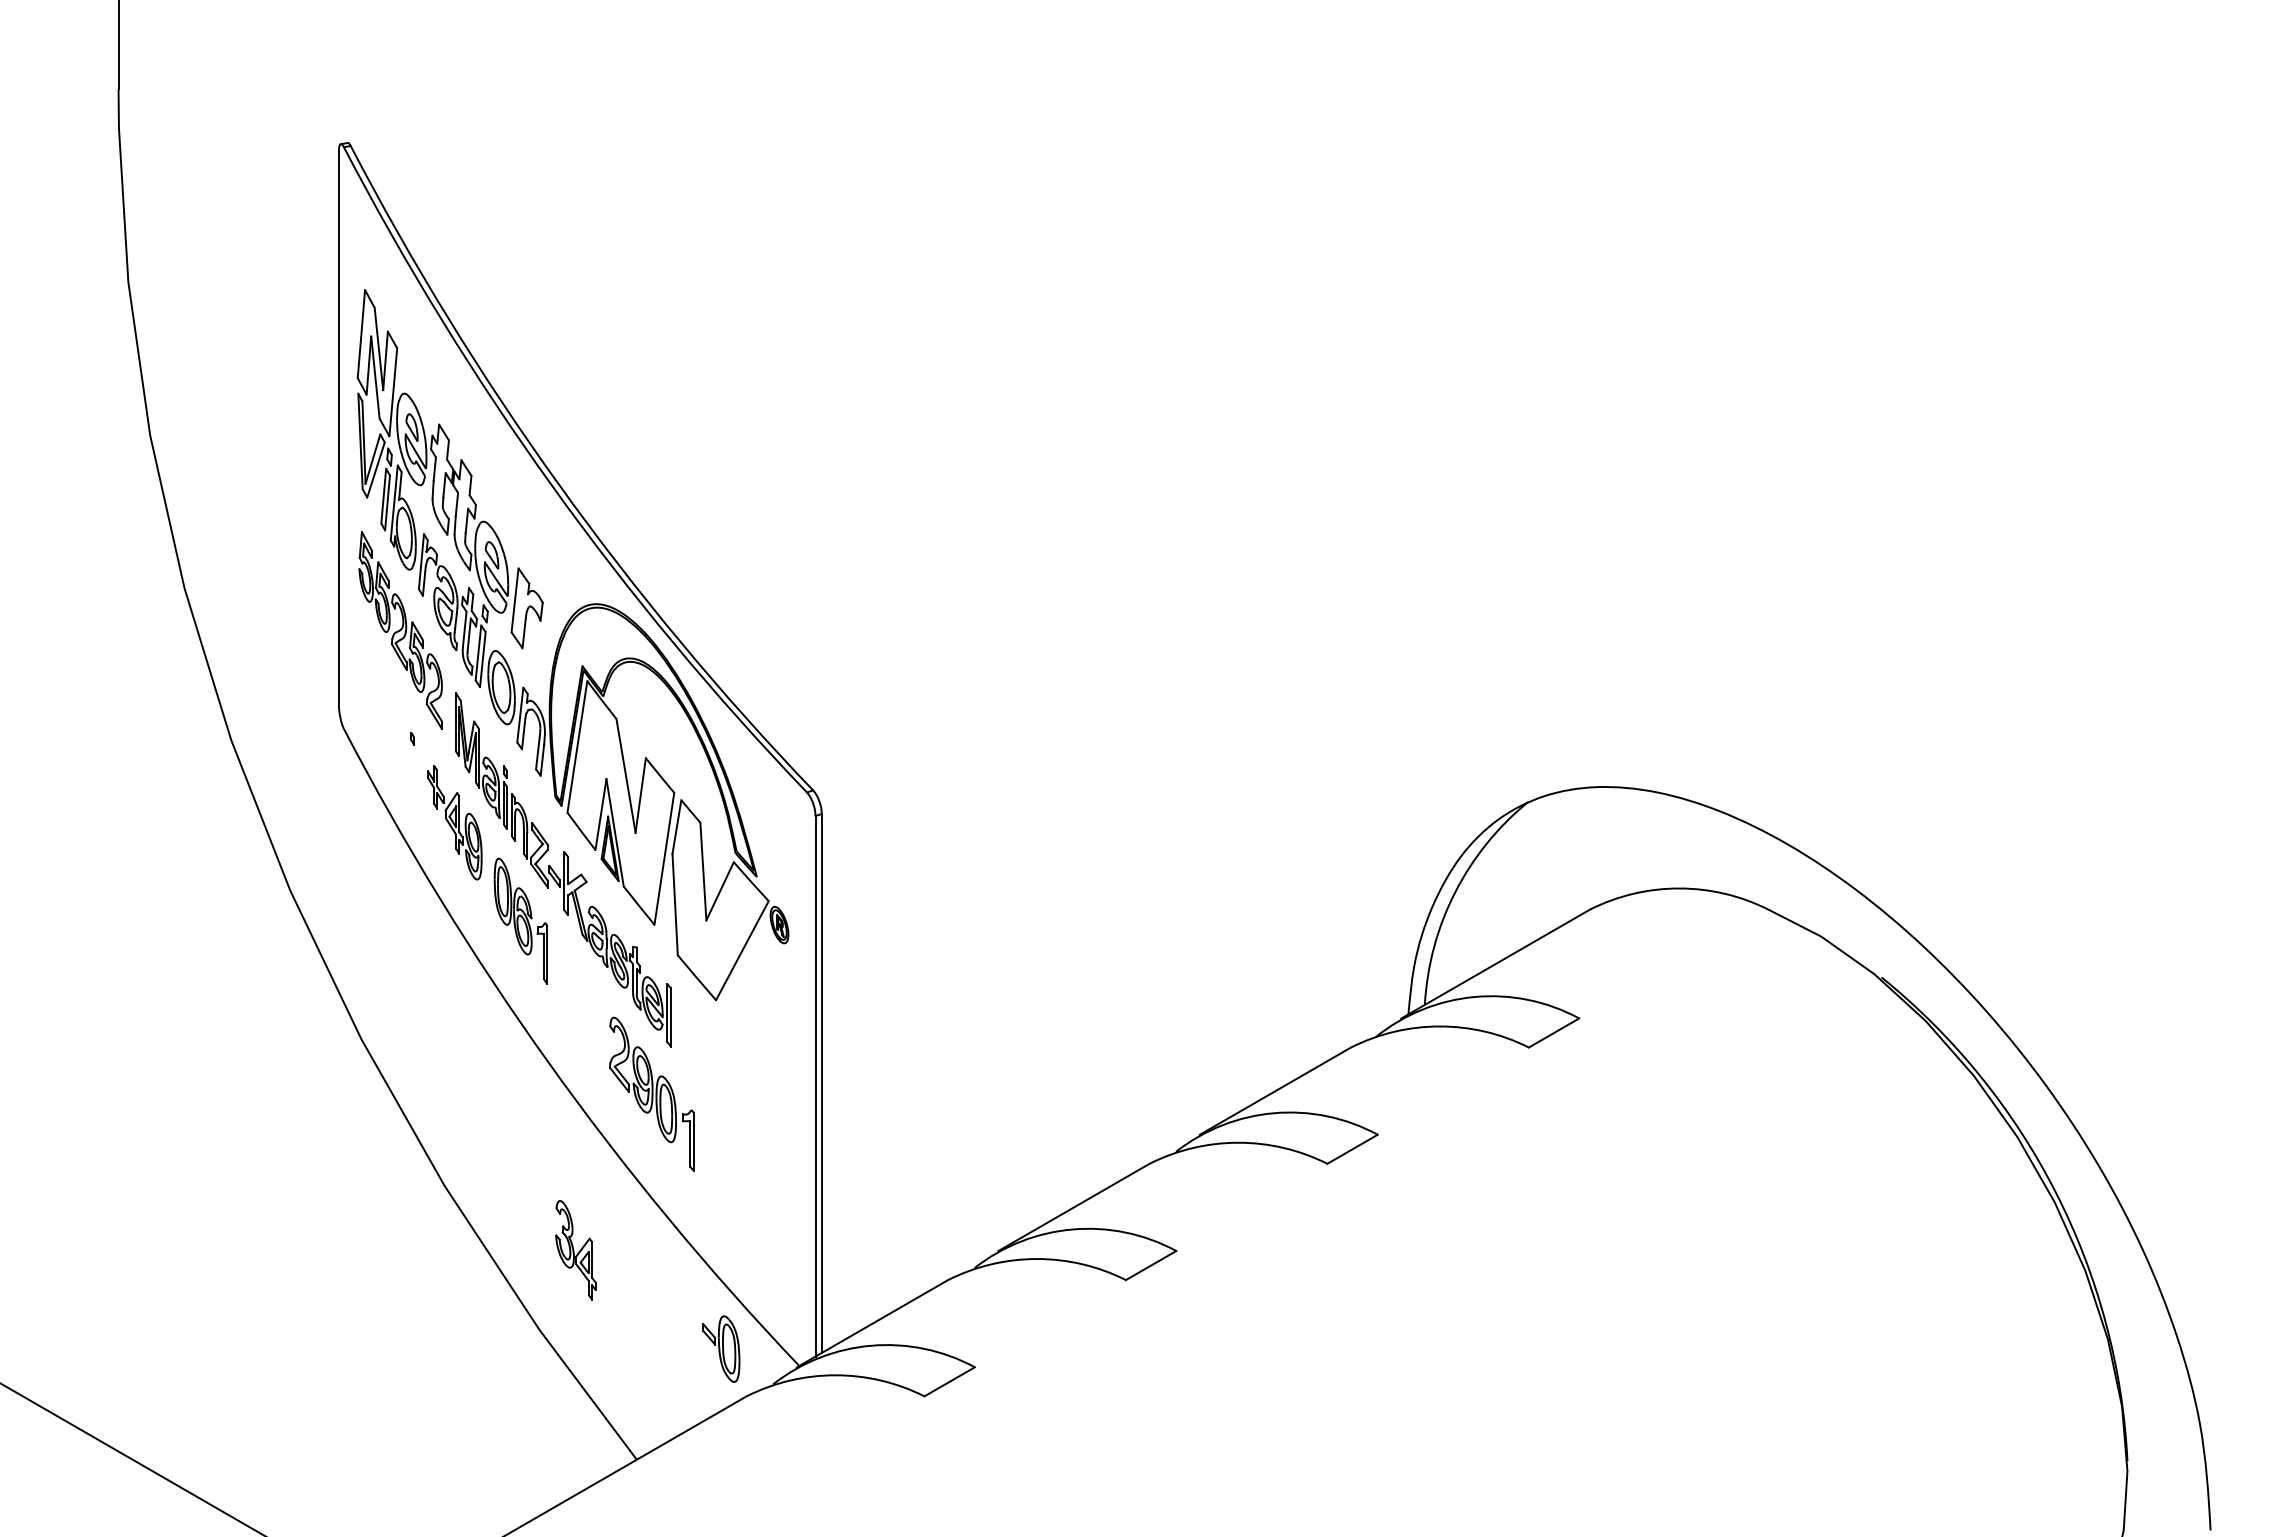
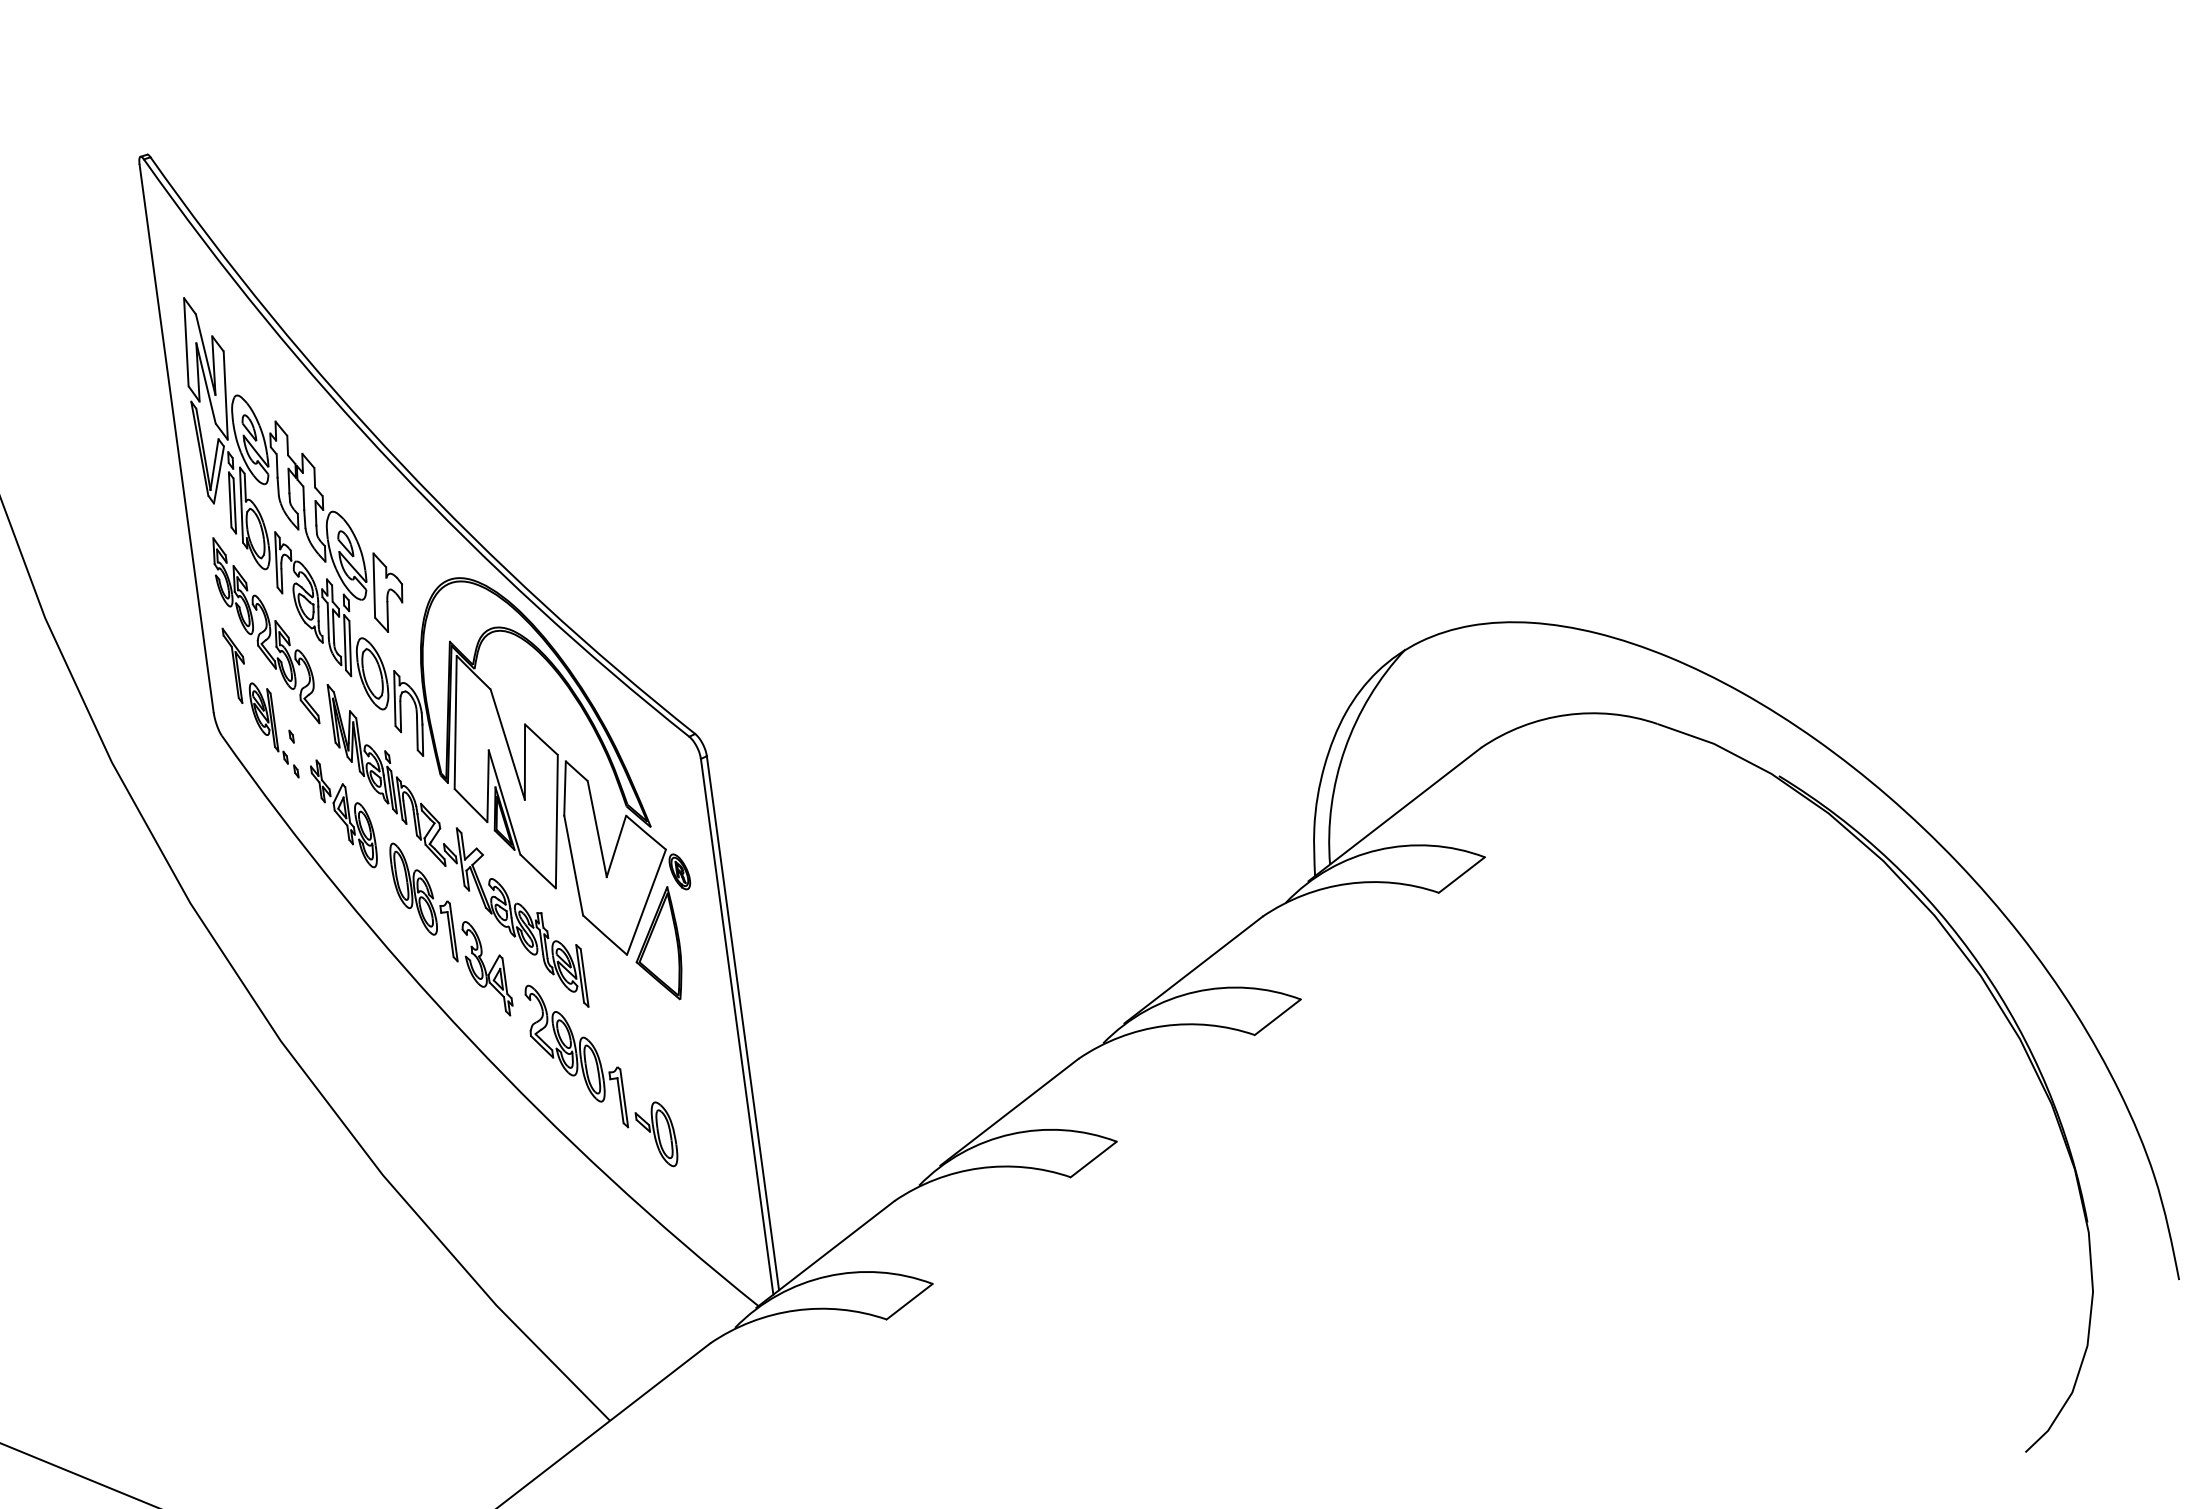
part: (386, 701) -> (260, 702), added
part: (746, 994) -> (656, 945), added
part: (575, 1250) -> (487, 969), moved
part: (721, 1348) -> (656, 1134), moved

